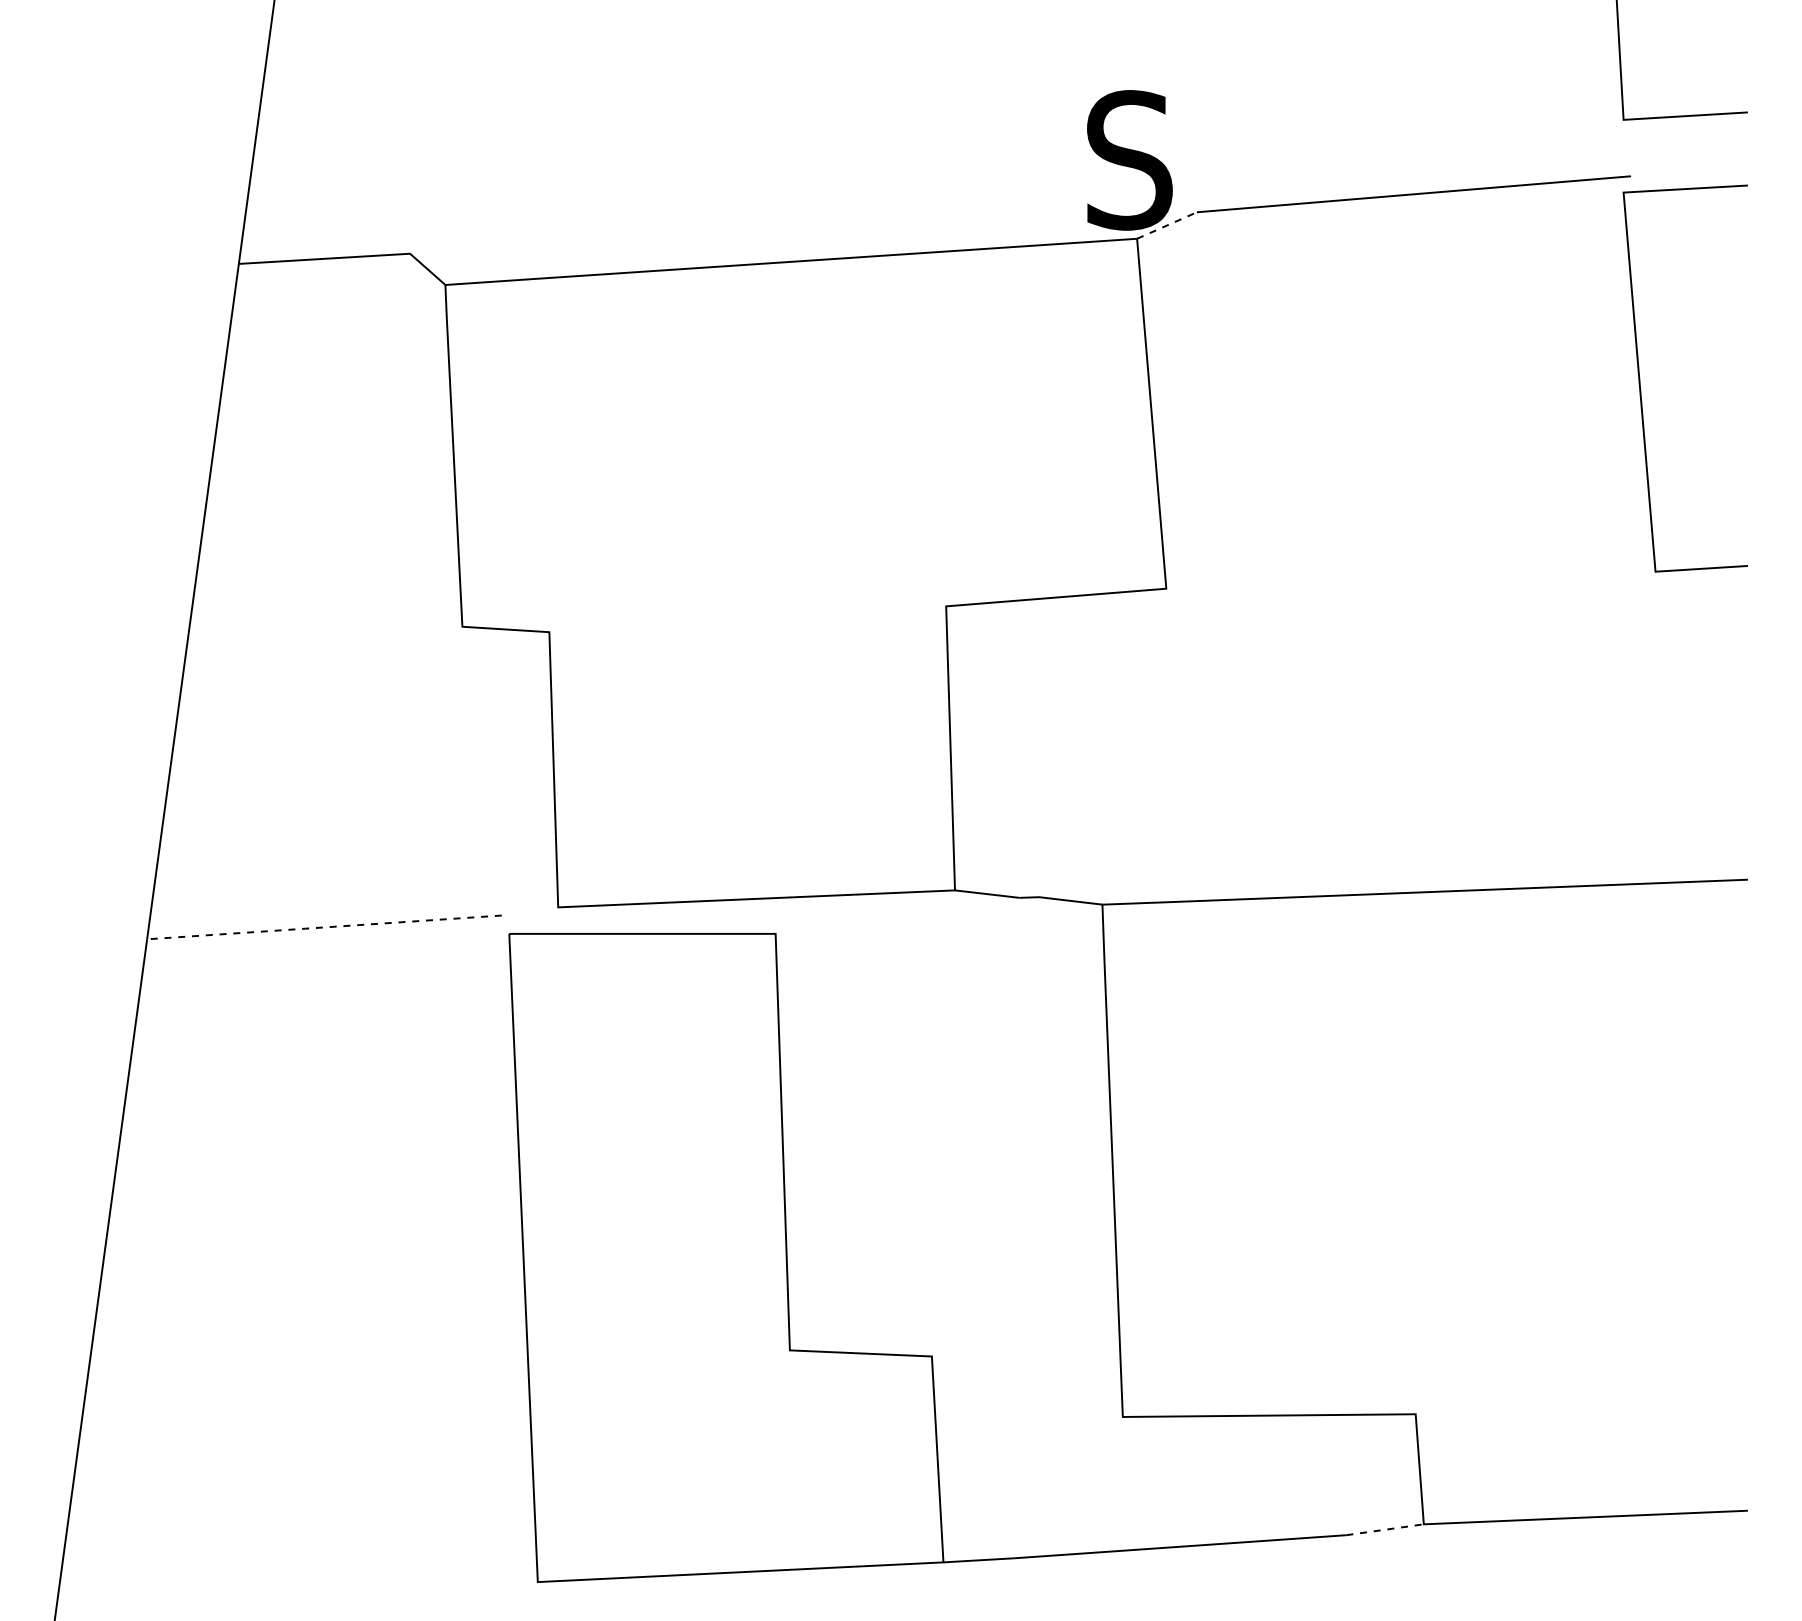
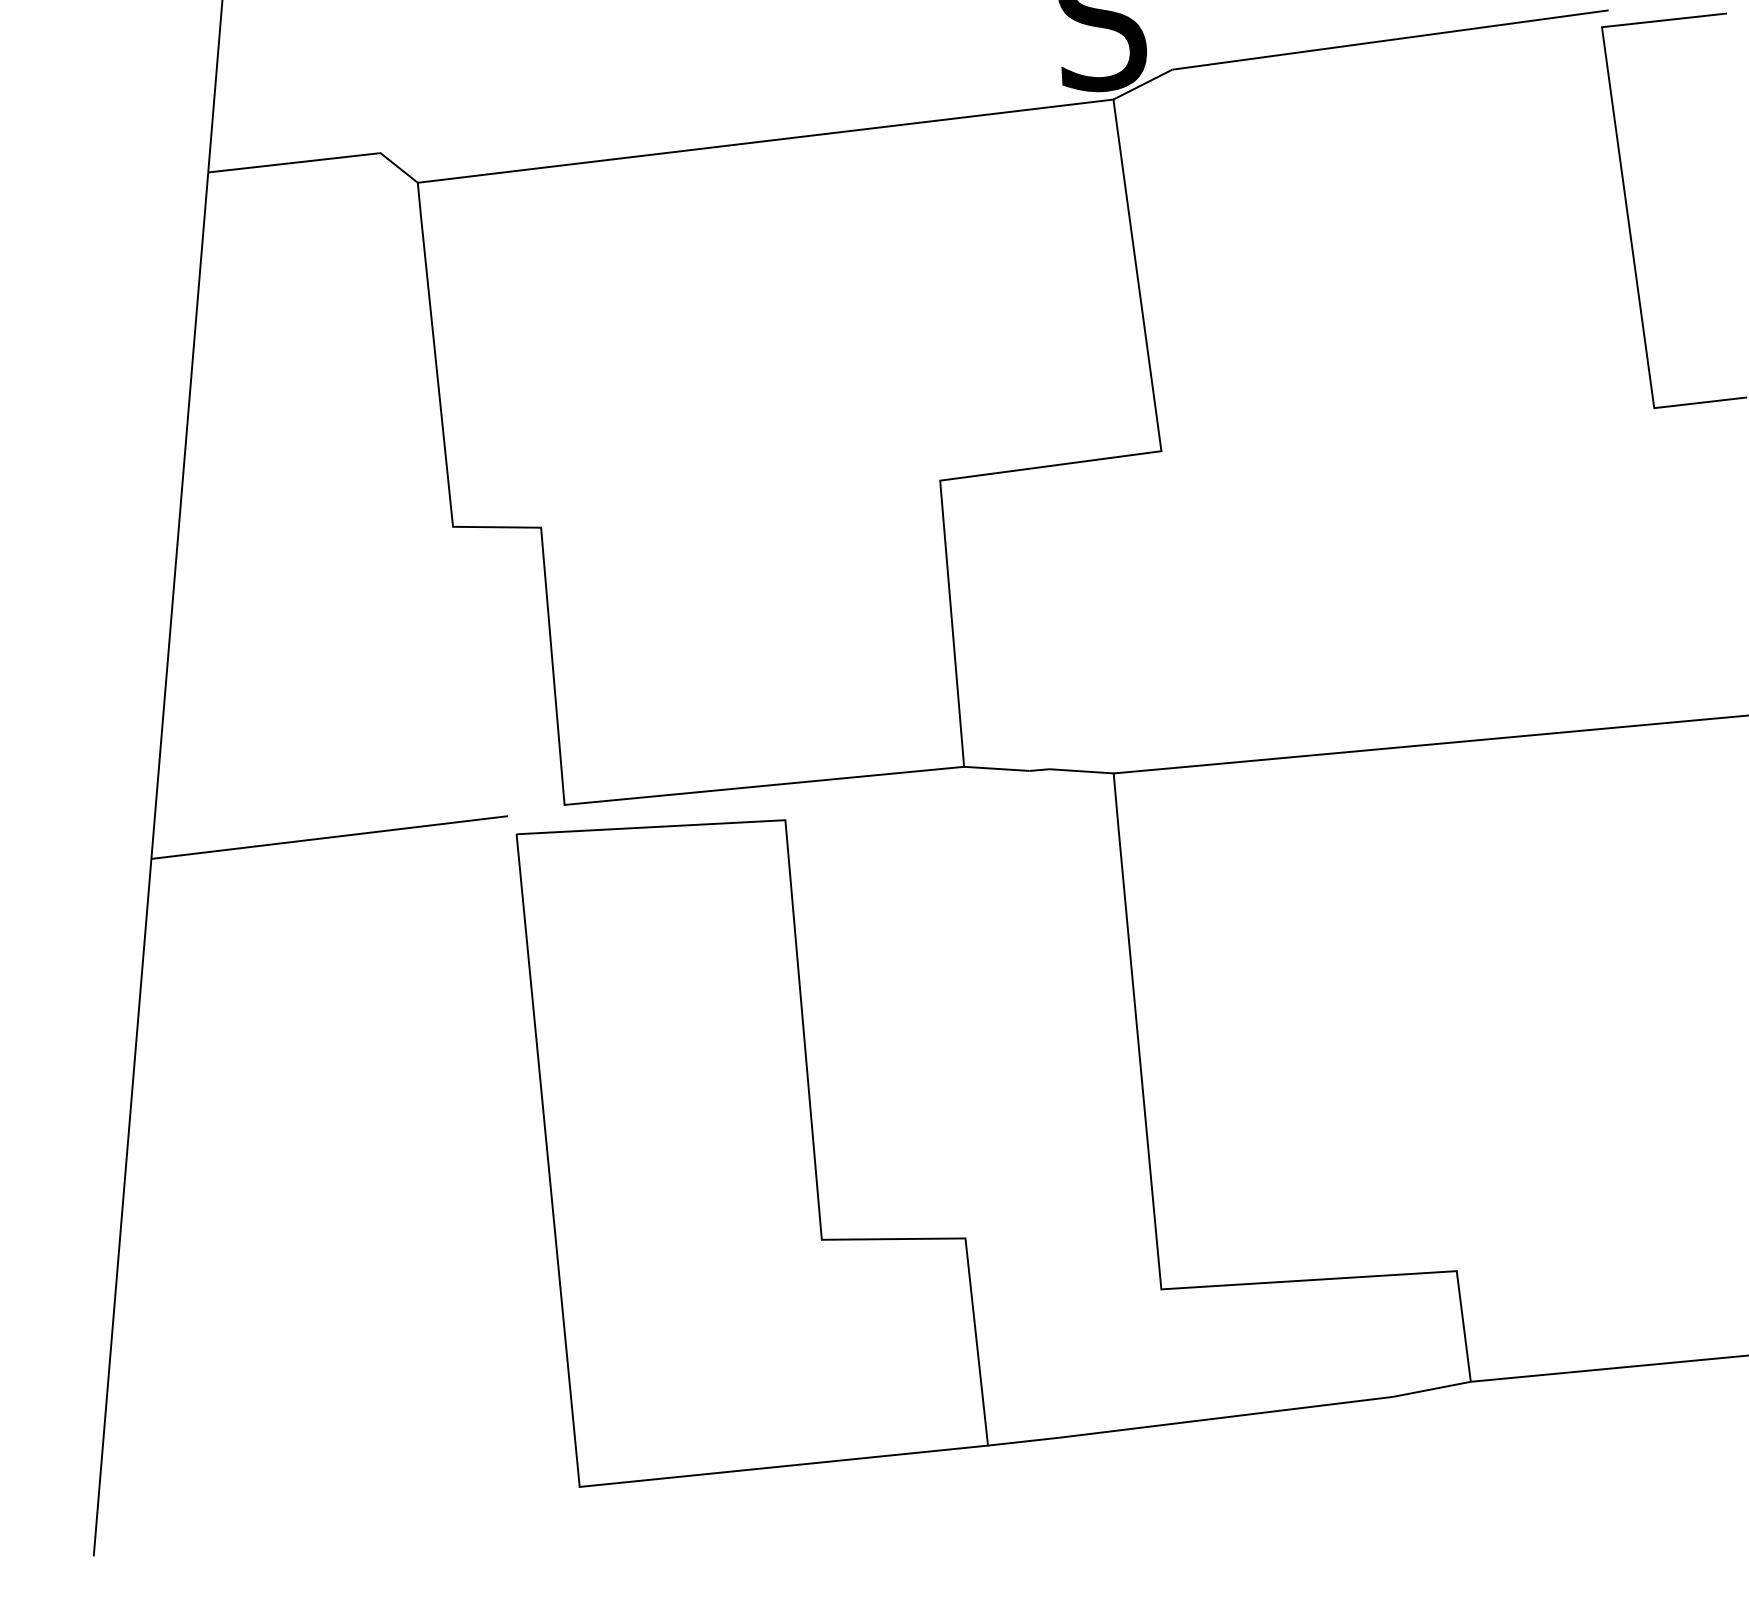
line: (1167, 225) -> (1143, 84), dashed -> solid
line: (324, 927) -> (329, 837), dashed -> solid
line: (1385, 1529) -> (1432, 1389), dashed -> solid

